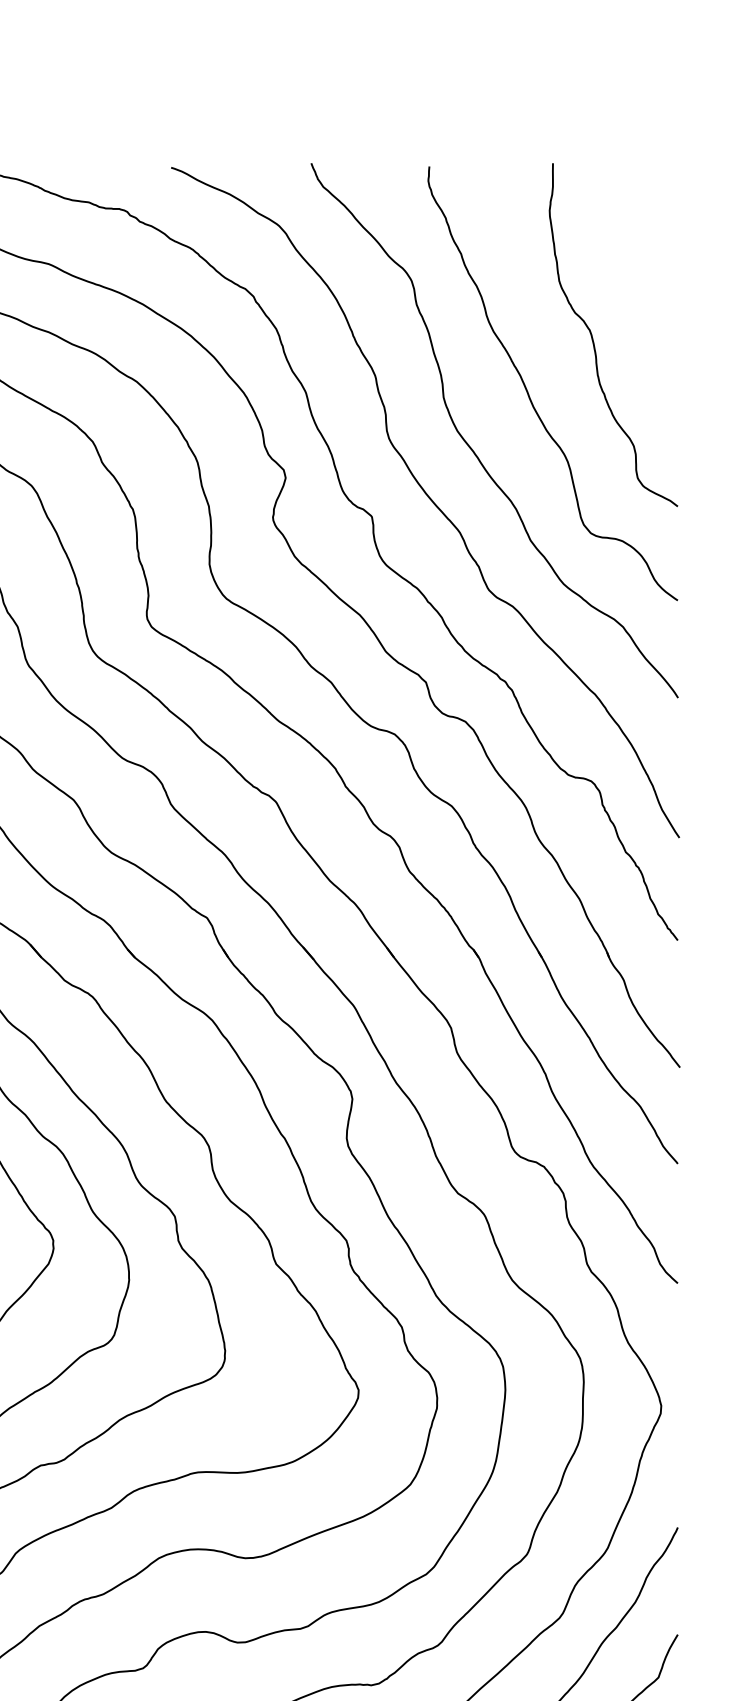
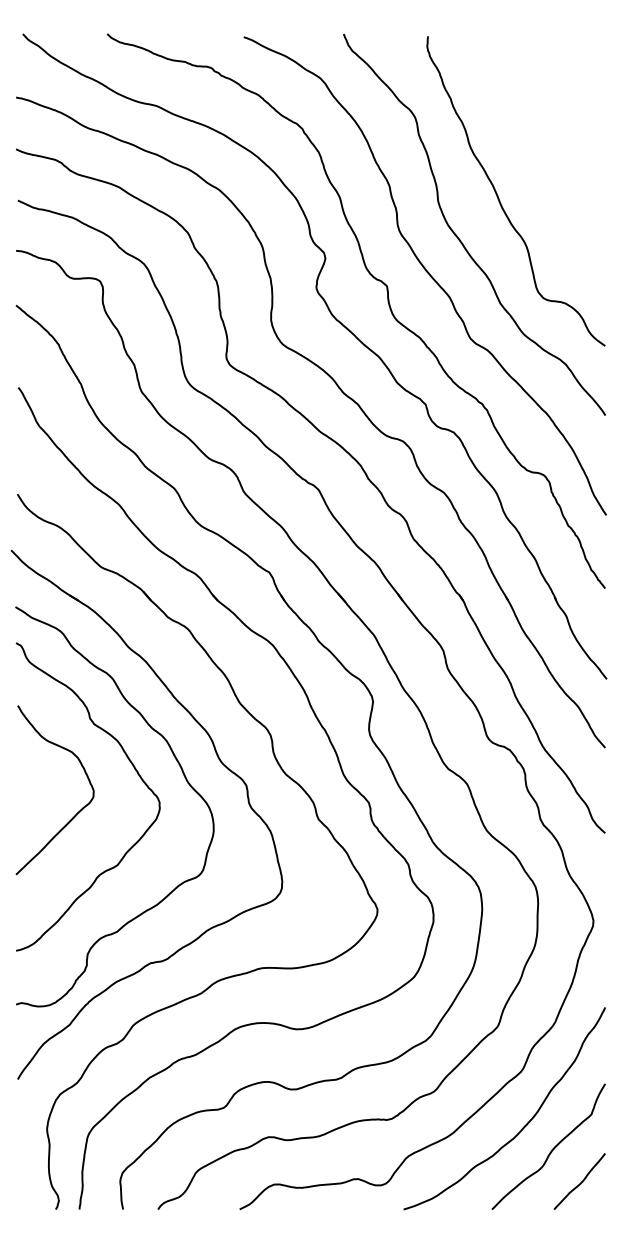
curve: (594, 339) -> (545, 159), removed

